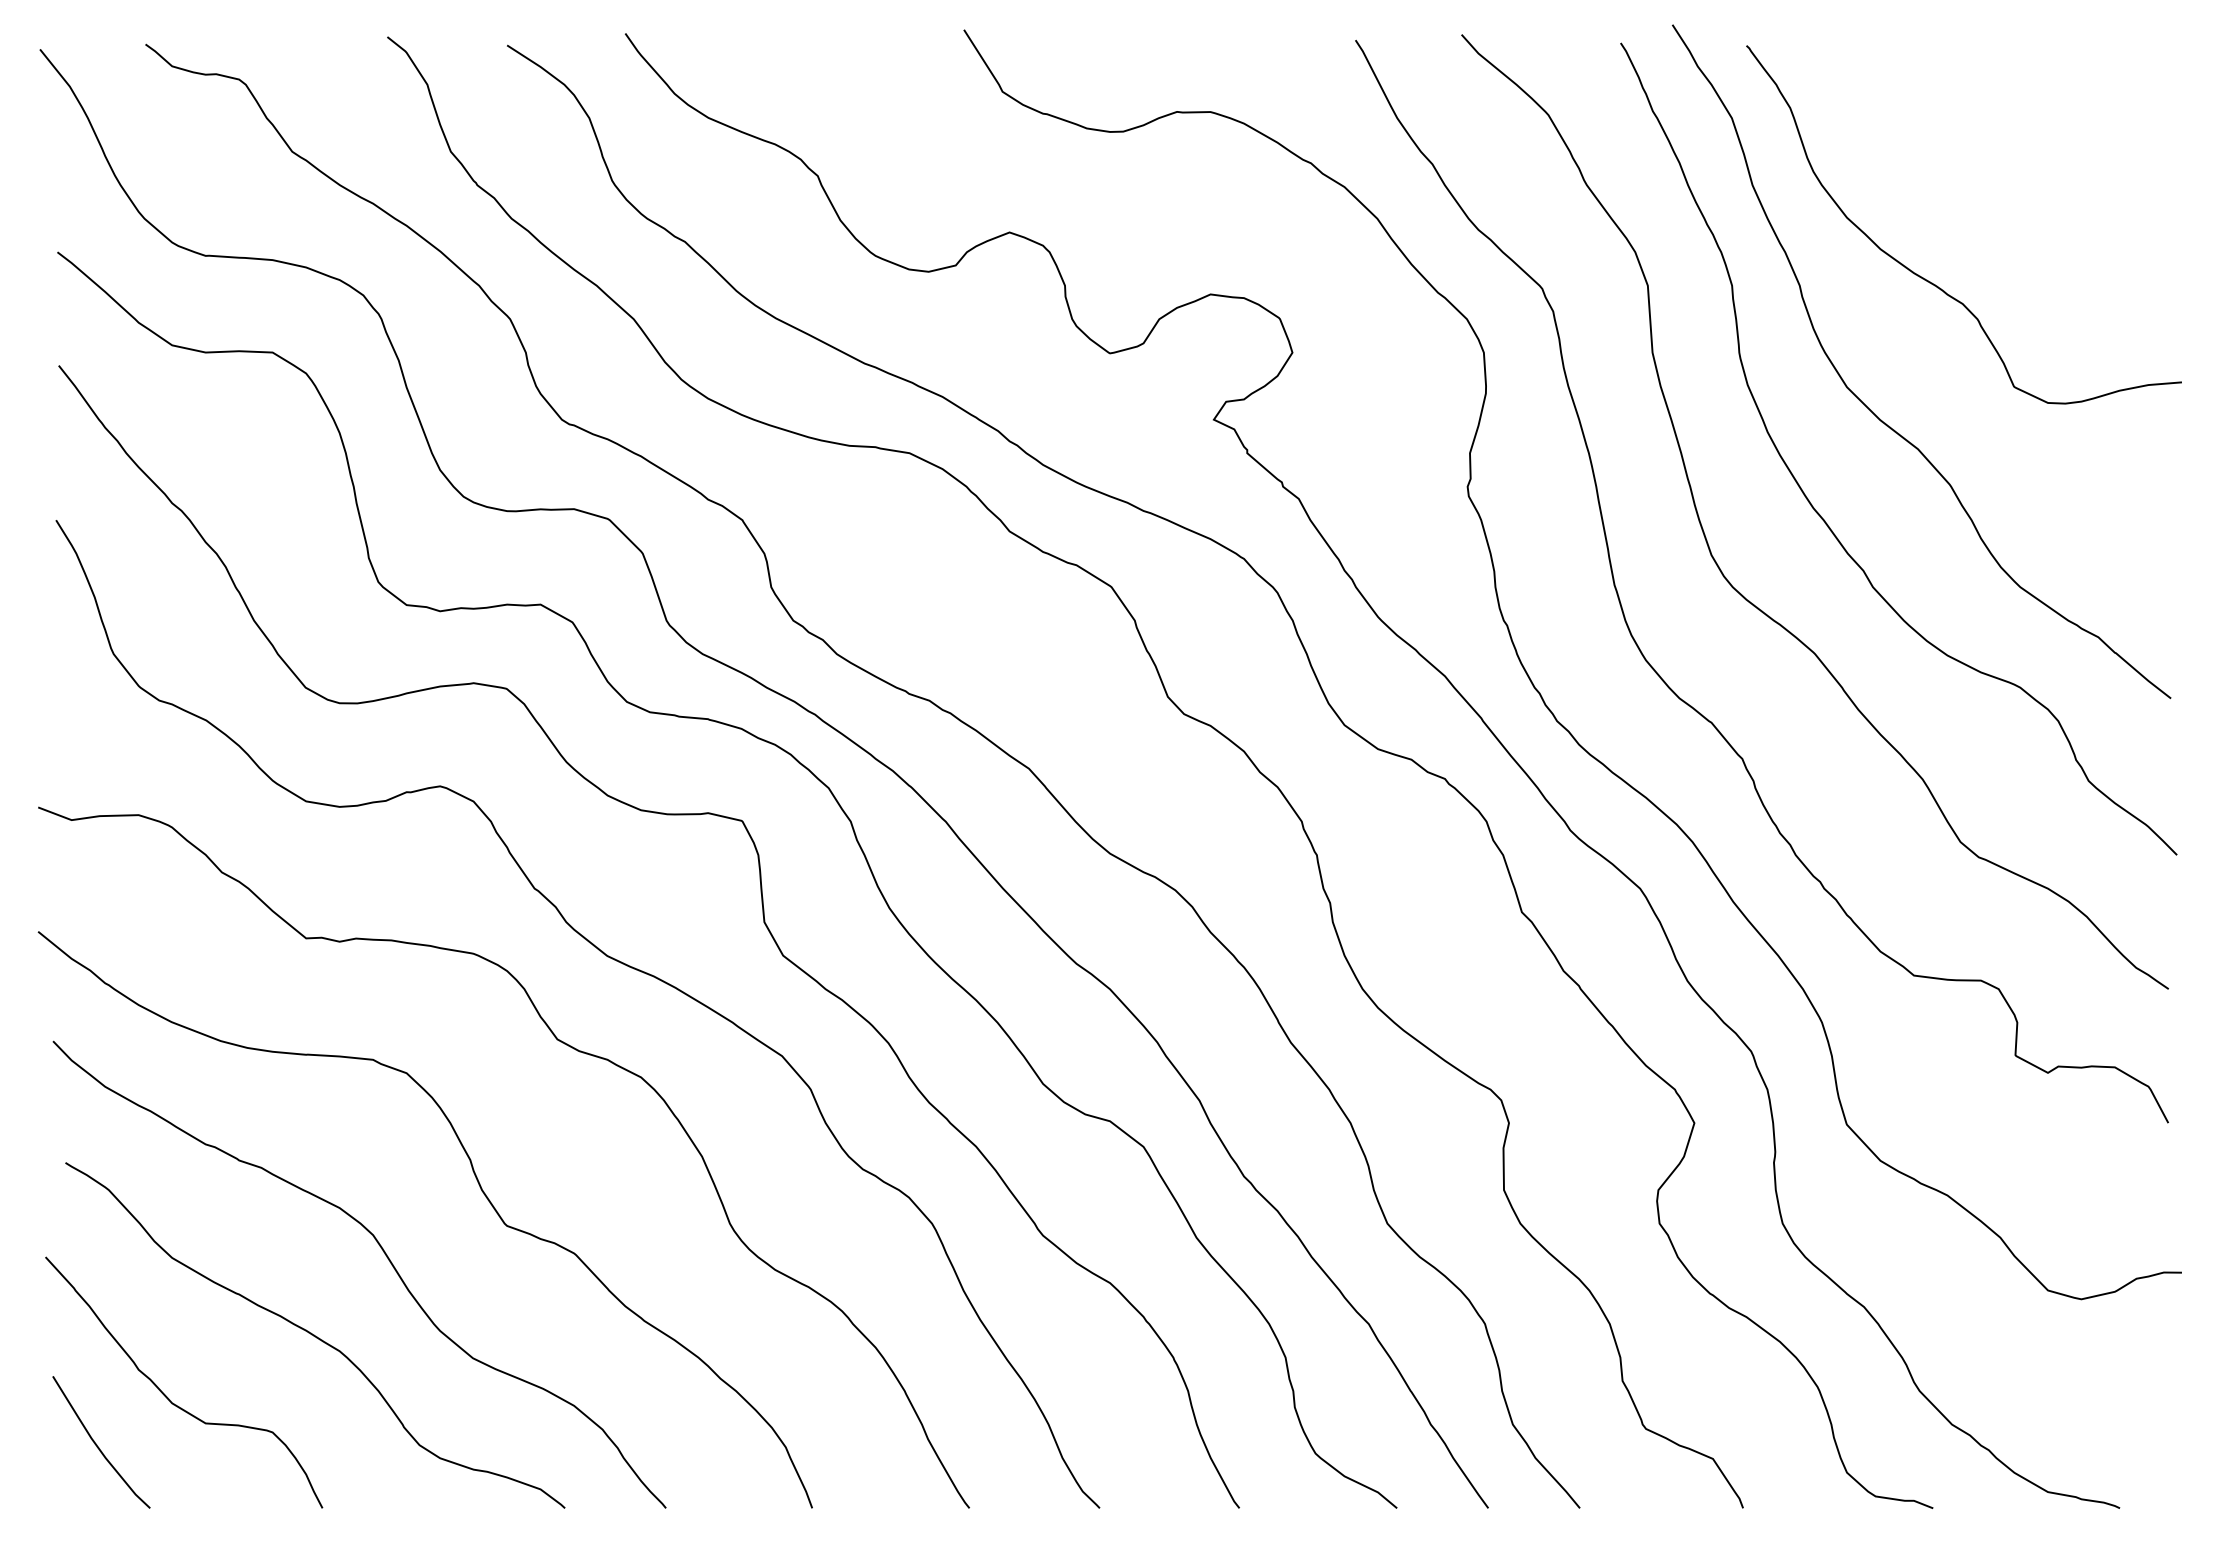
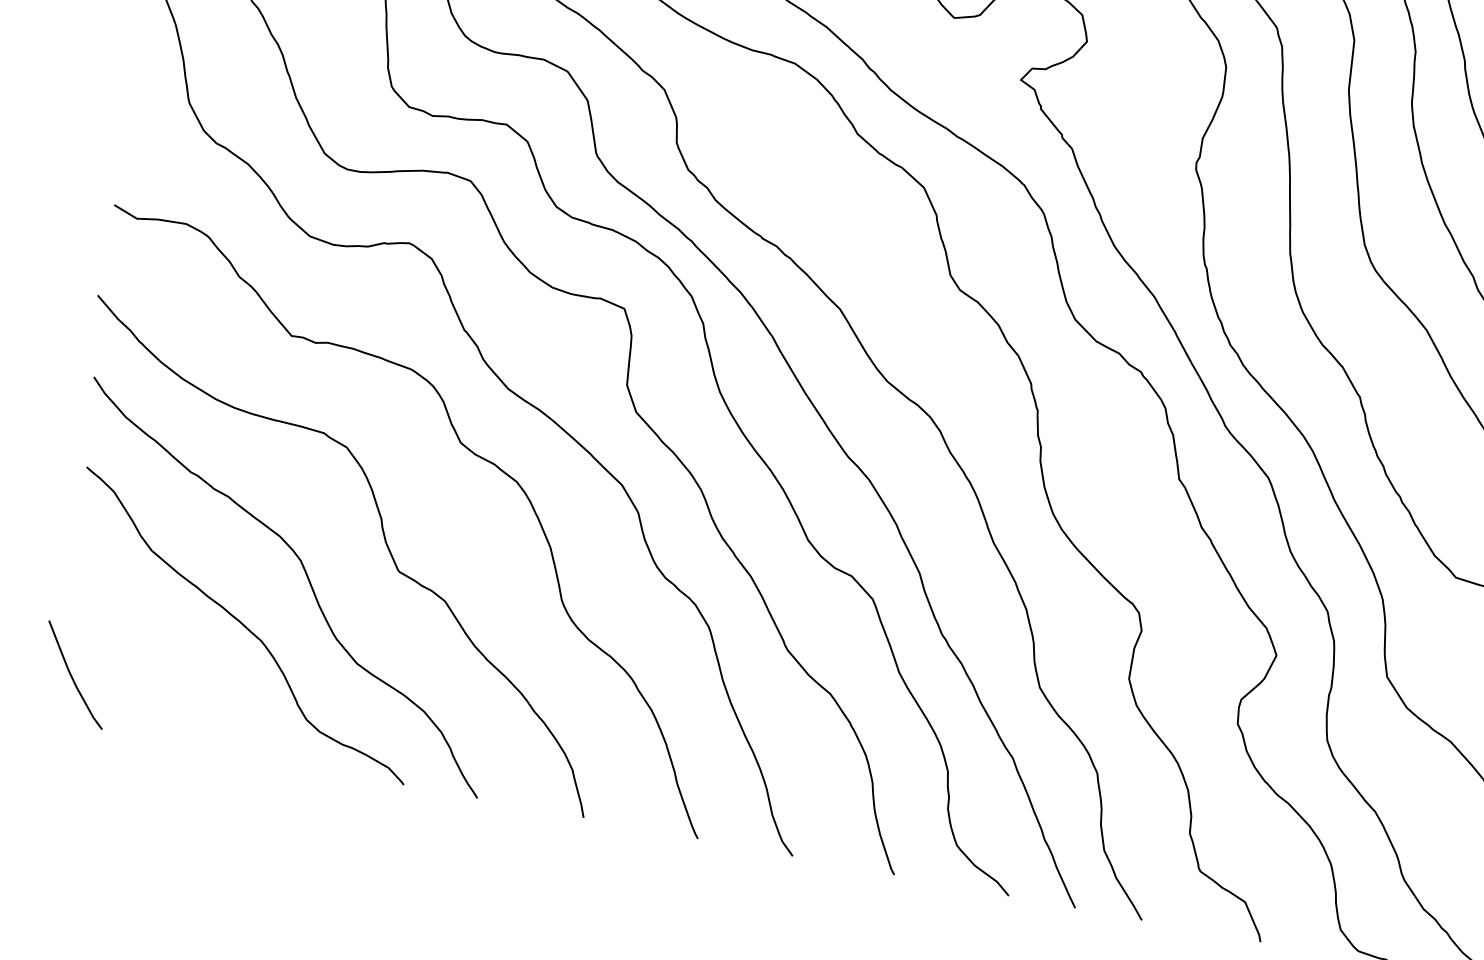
curve: (168, 1397) -> (130, 651), removed

